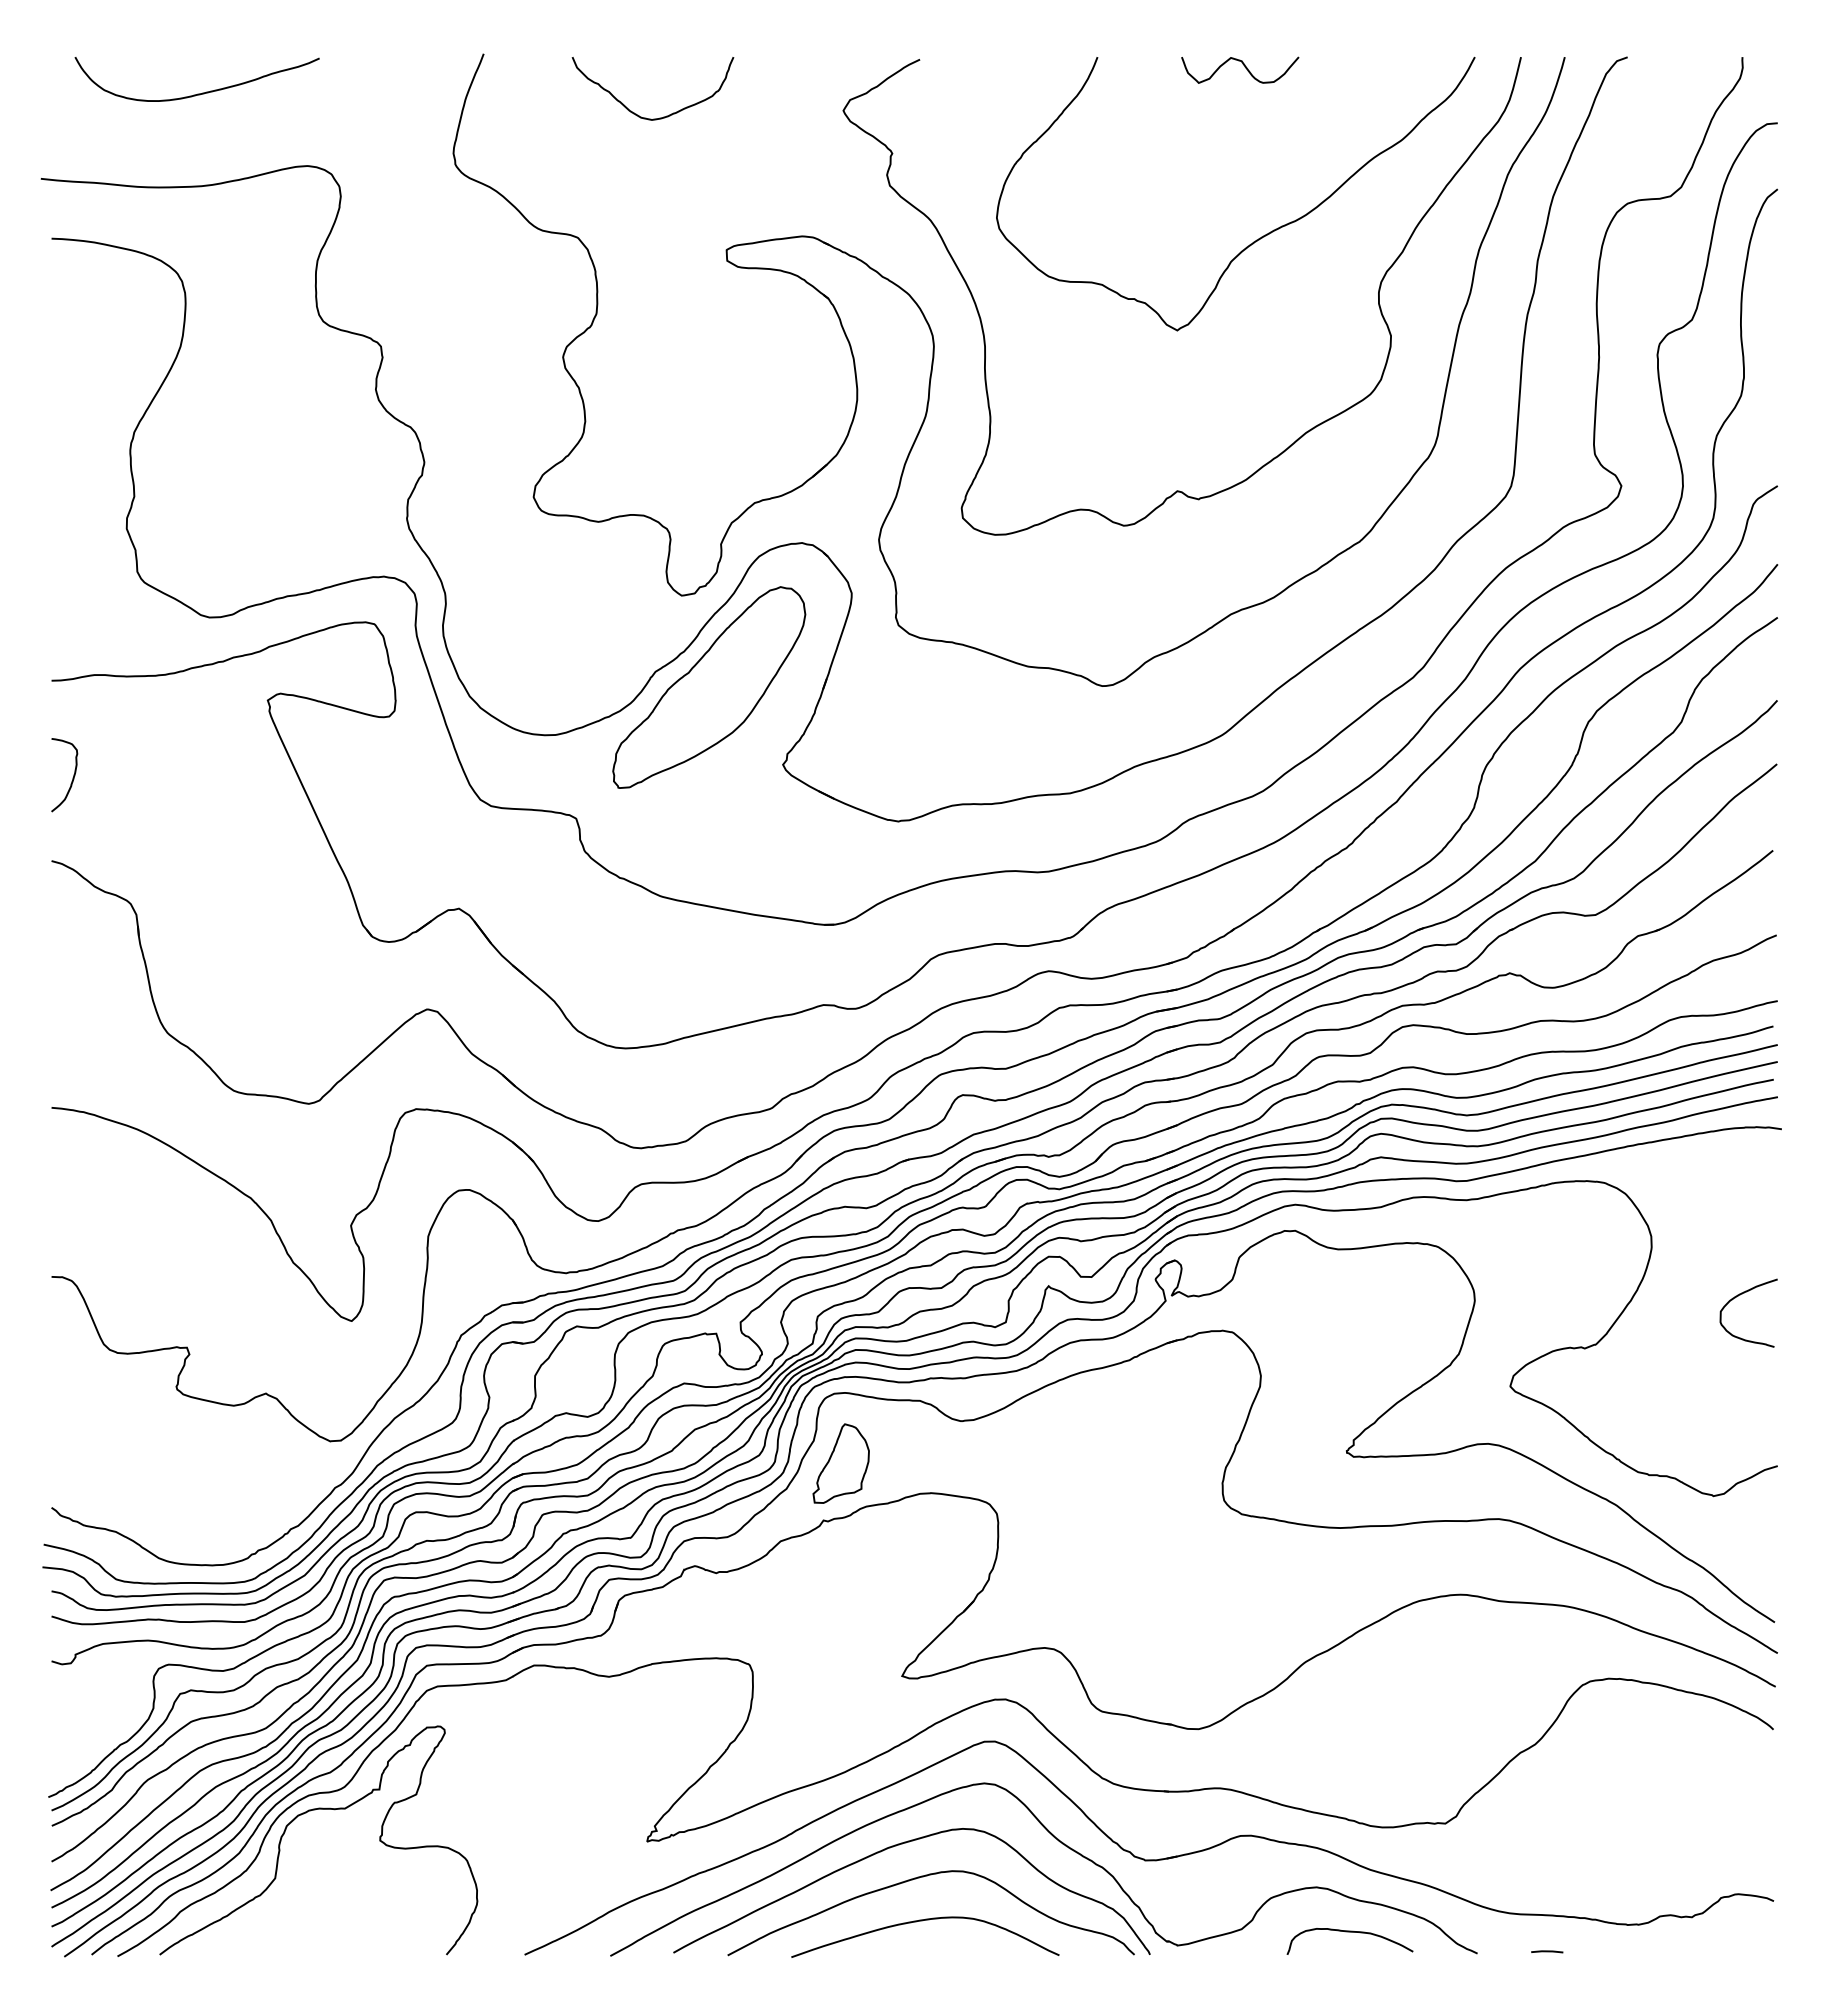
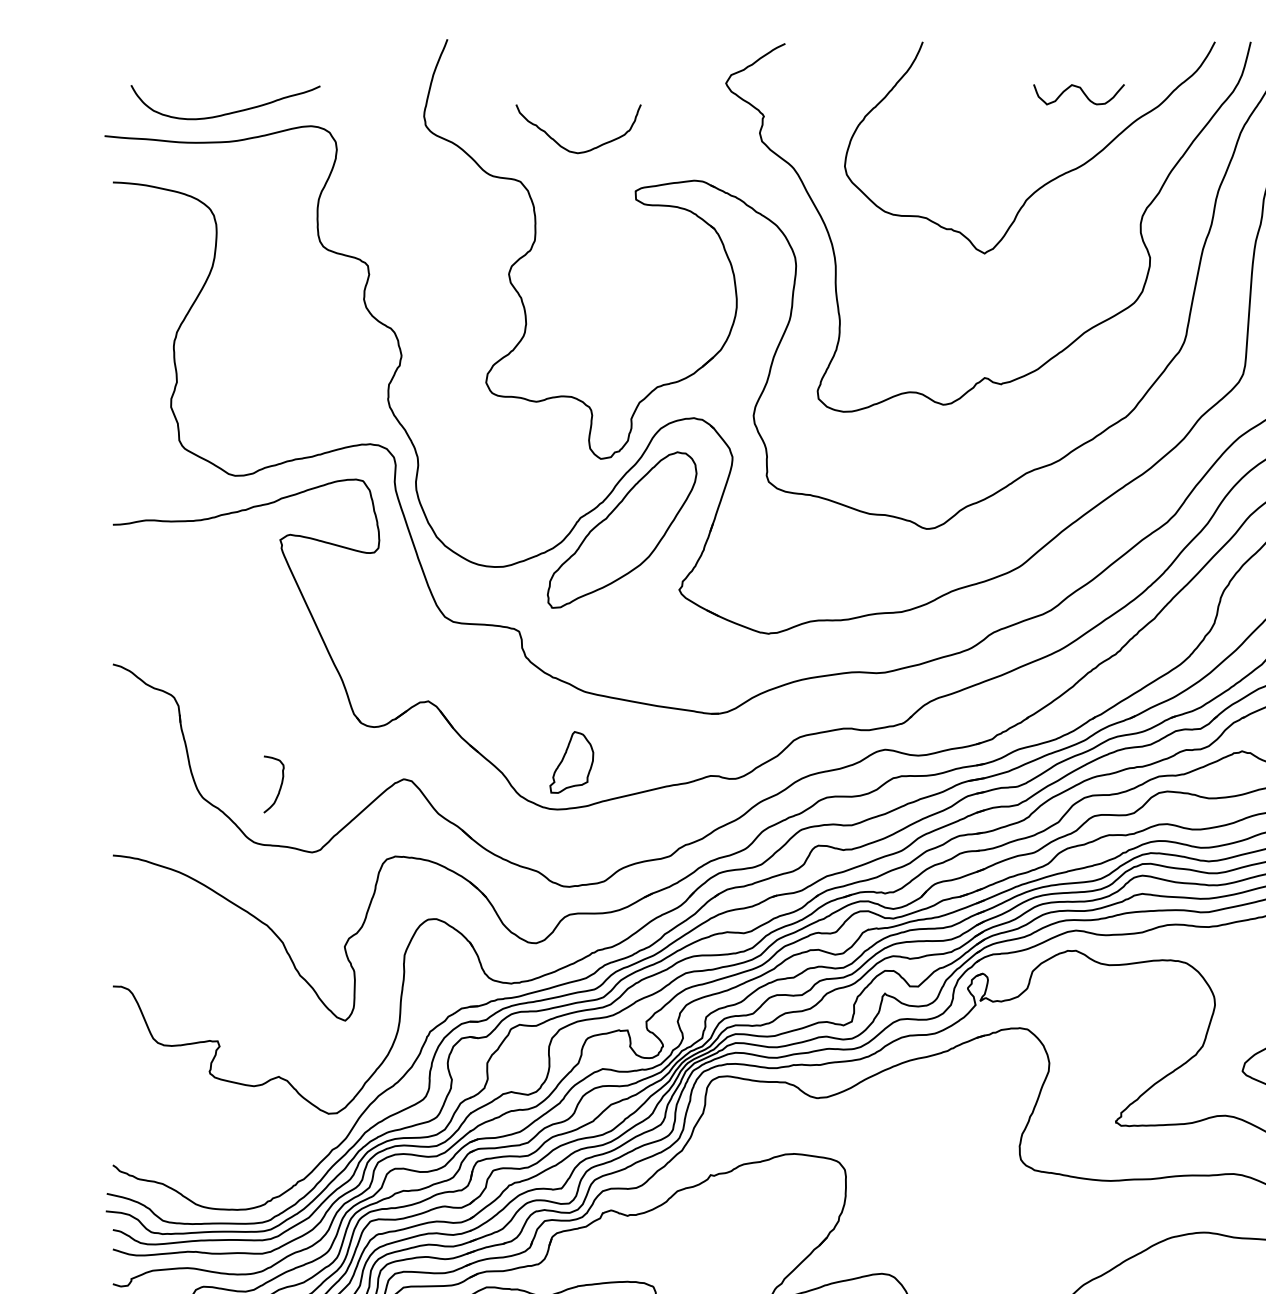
curve: (1244, 67) -> (1082, 92), moved
curve: (197, 93) -> (225, 113), moved
curve: (646, 117) -> (573, 151), moved
curve: (72, 777) -> (280, 786), moved
part: (840, 1463) -> (571, 762), moved

